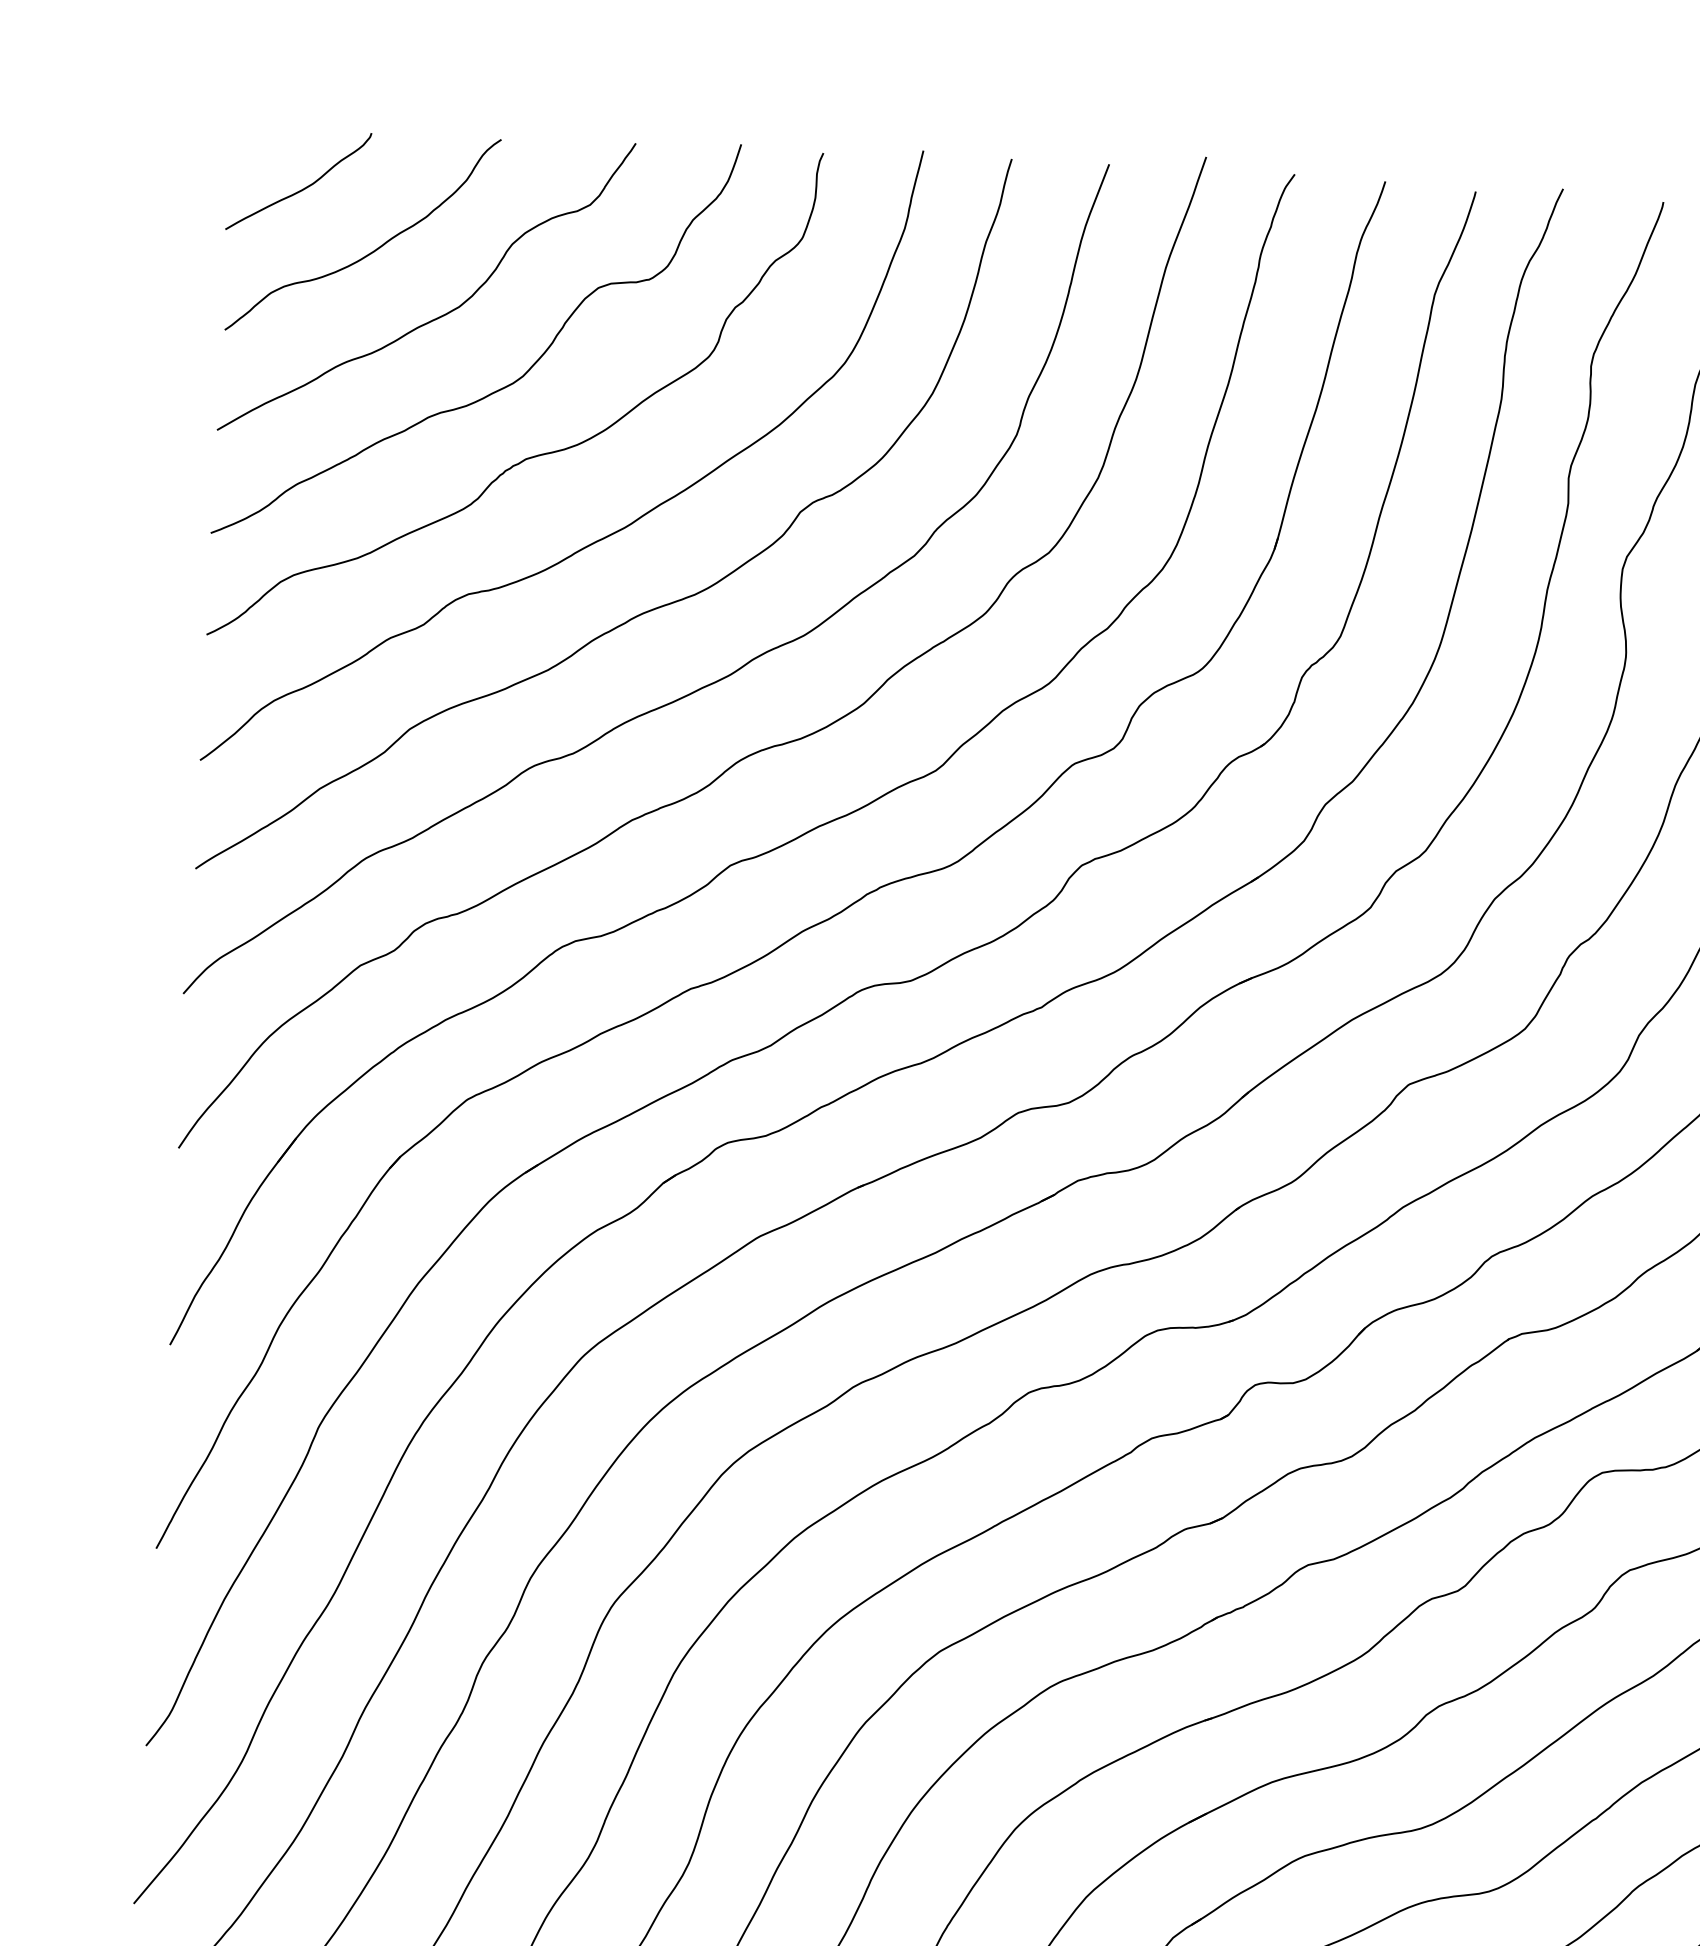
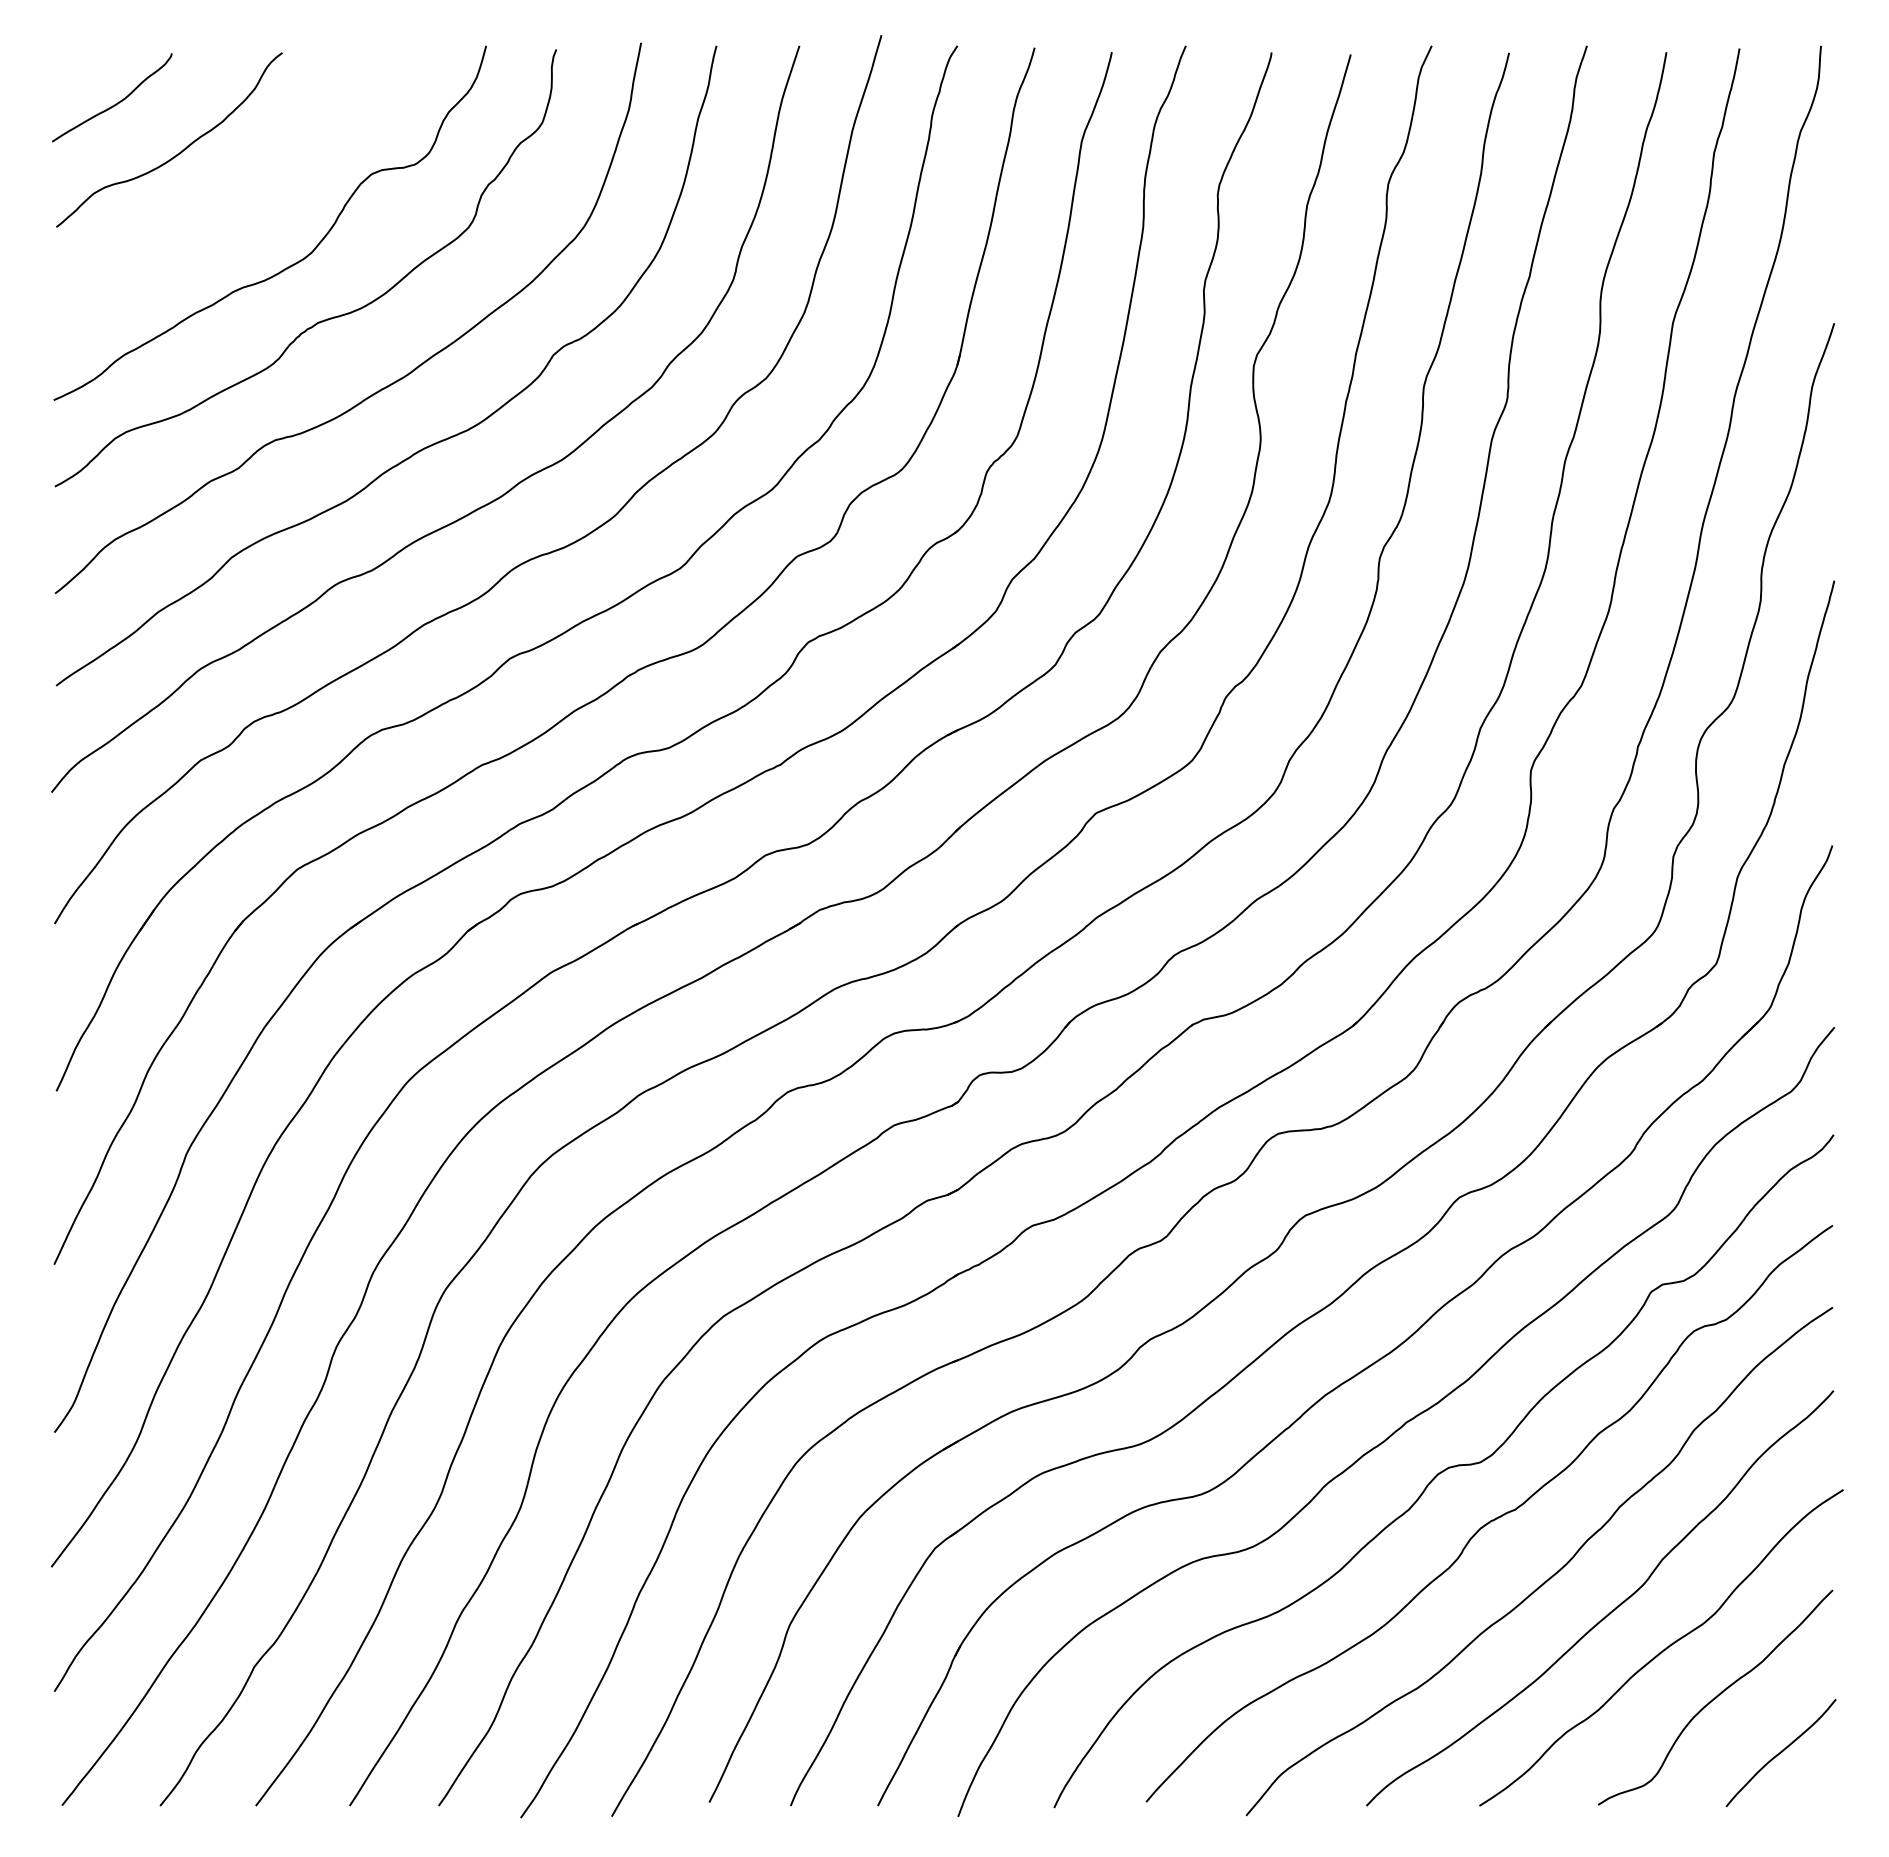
curve: (438, 316) -> (237, 205), removed

